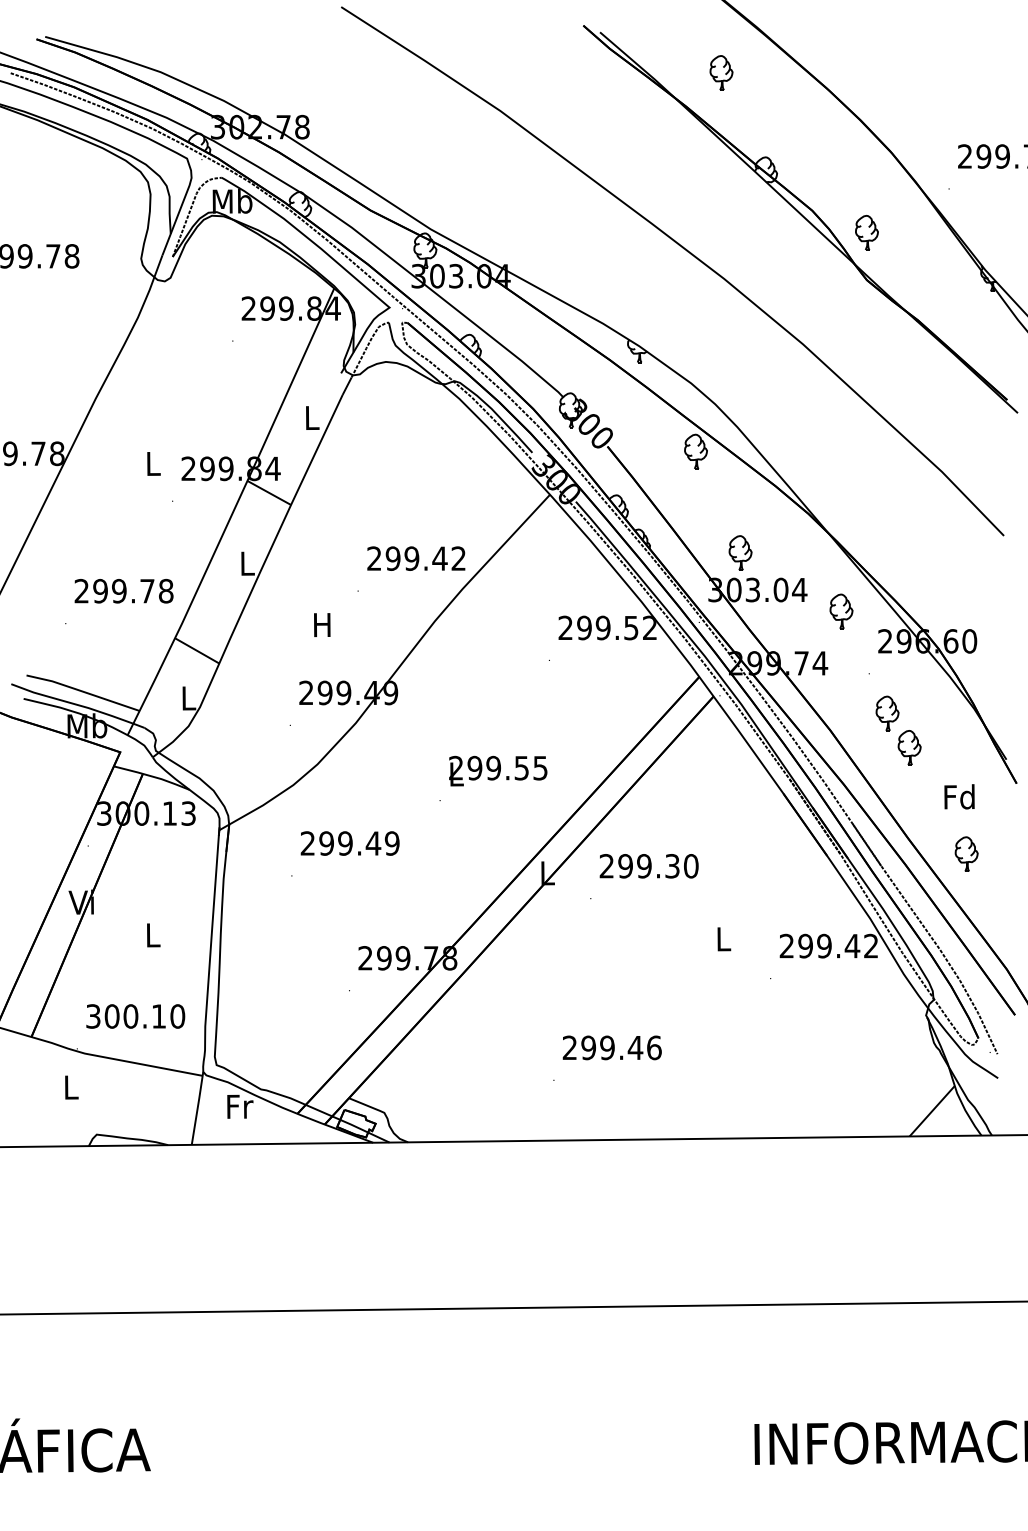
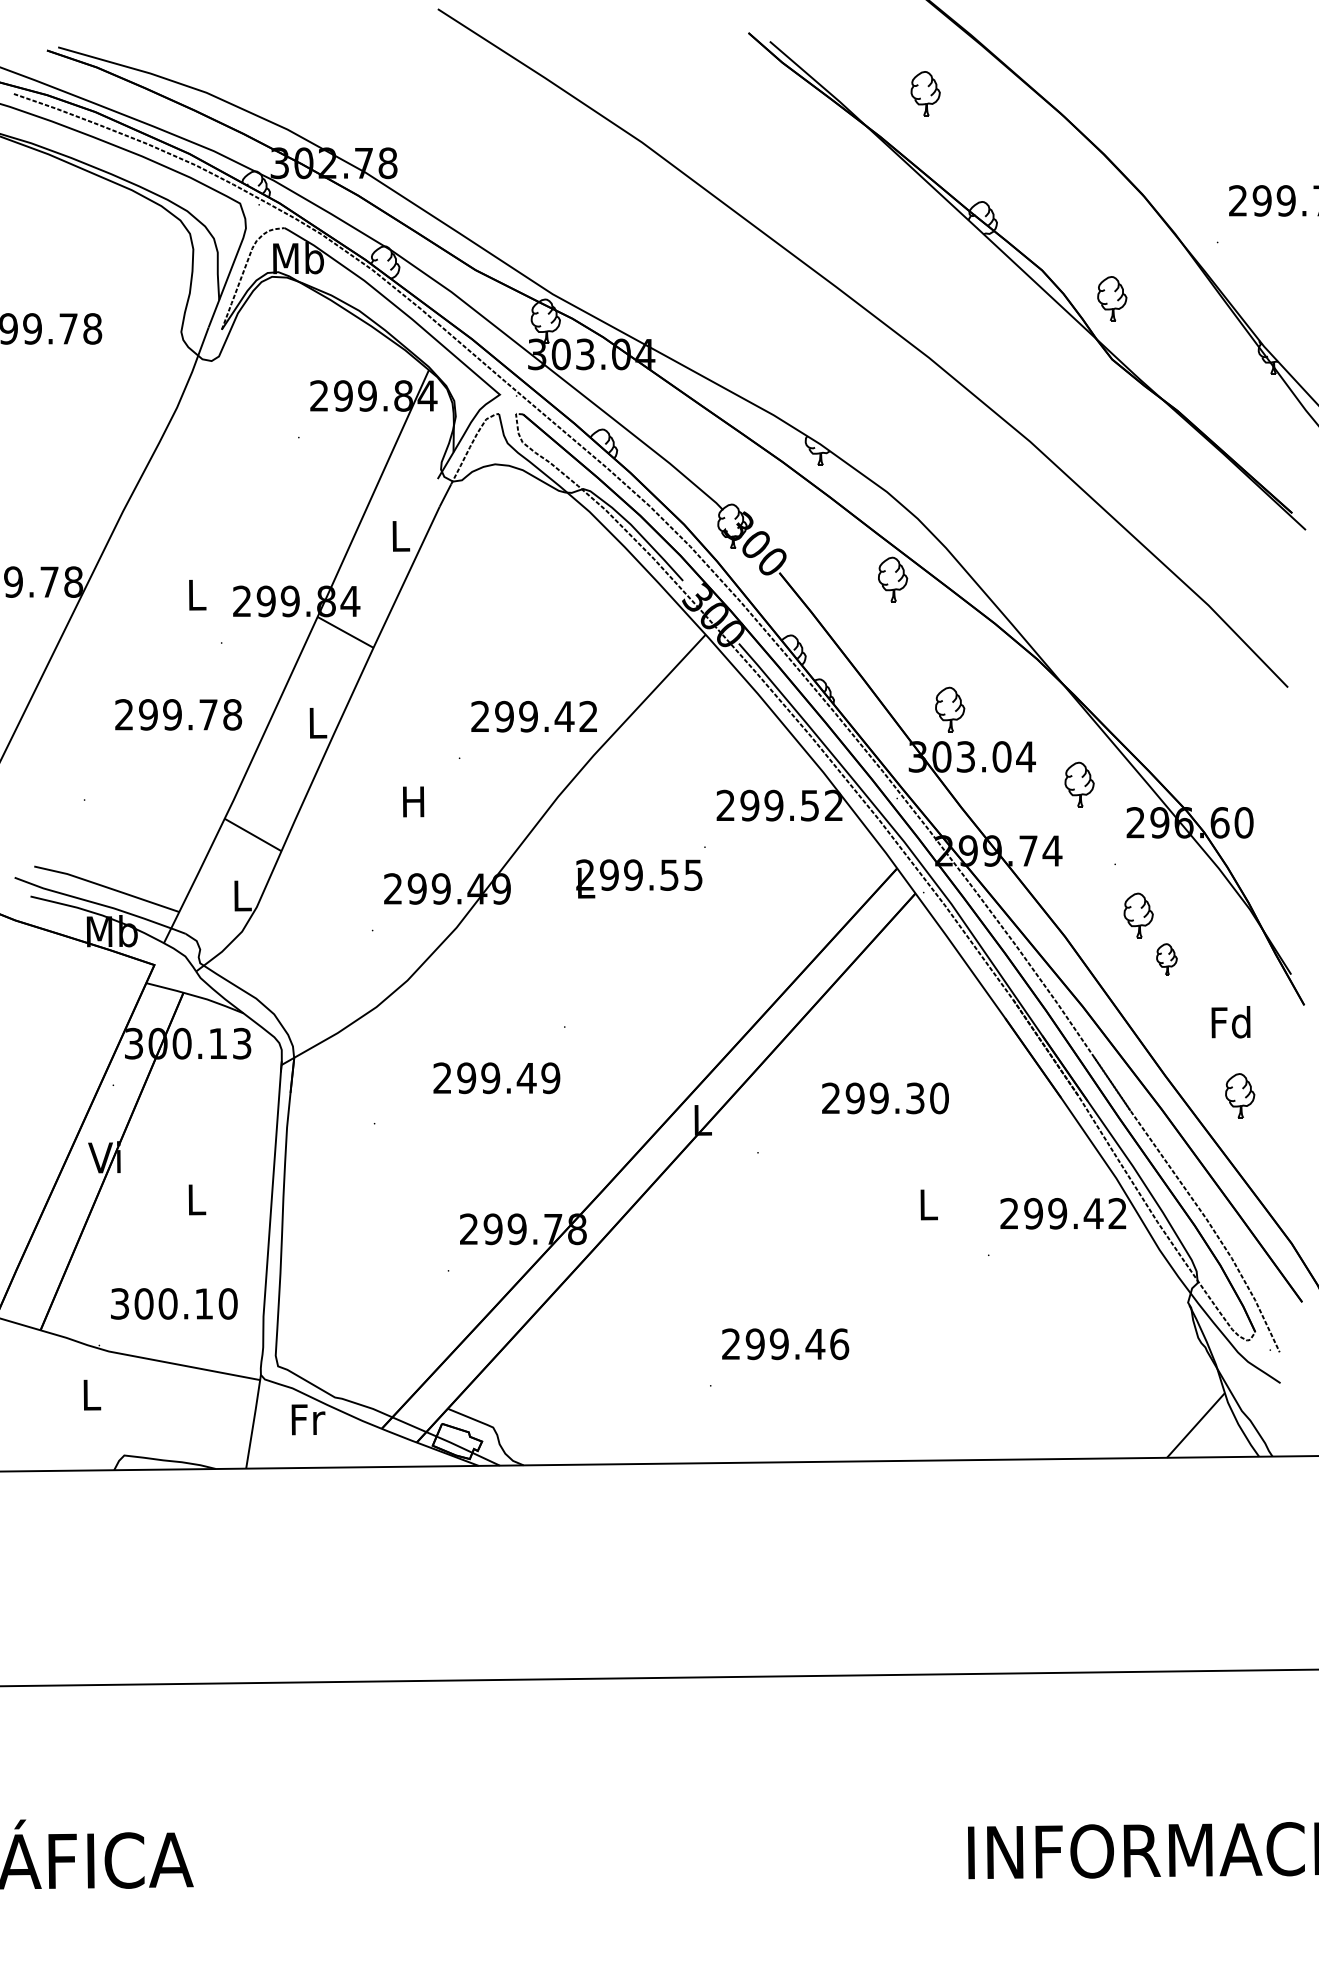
text: (123, 591) -> (177, 715), moved
part: (909, 747) -> (1166, 958), size x0.7
text: (498, 770) -> (639, 878), moved
text: (349, 843) -> (495, 1078), moved
text: (648, 866) -> (884, 1098), moved

